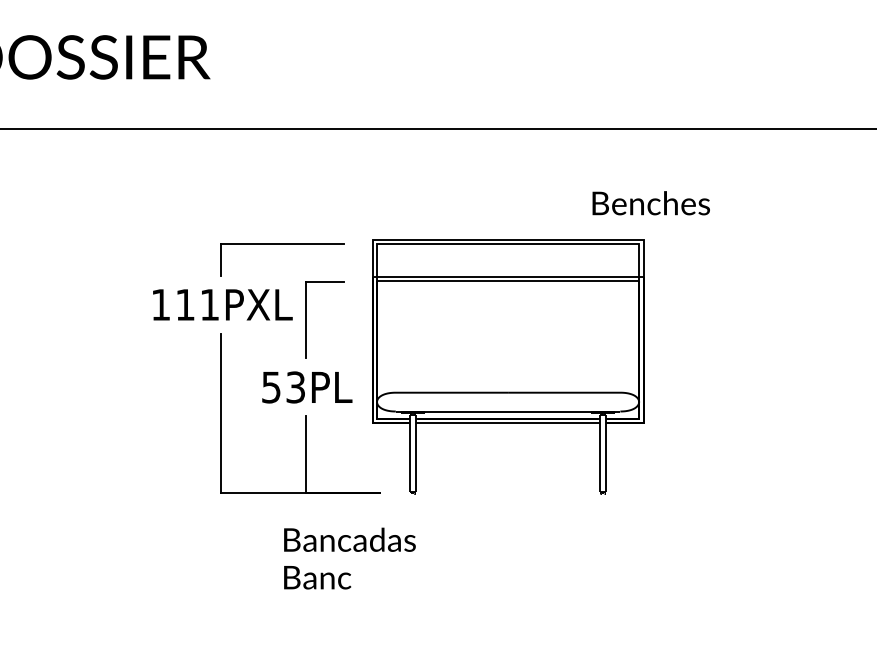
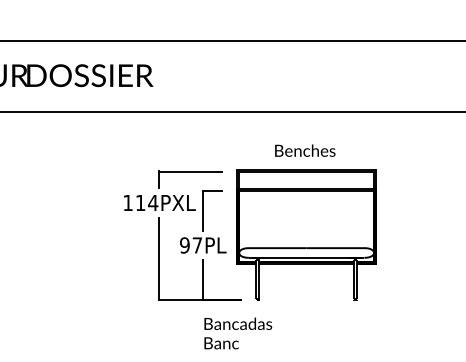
text: (651, 202) -> (305, 150), moved
text: (210, 303) -> (153, 202), 111PXL -> 114PXL
text: (284, 387) -> (191, 245), 53PL -> 97PL
text: (350, 558) -> (238, 333), moved

